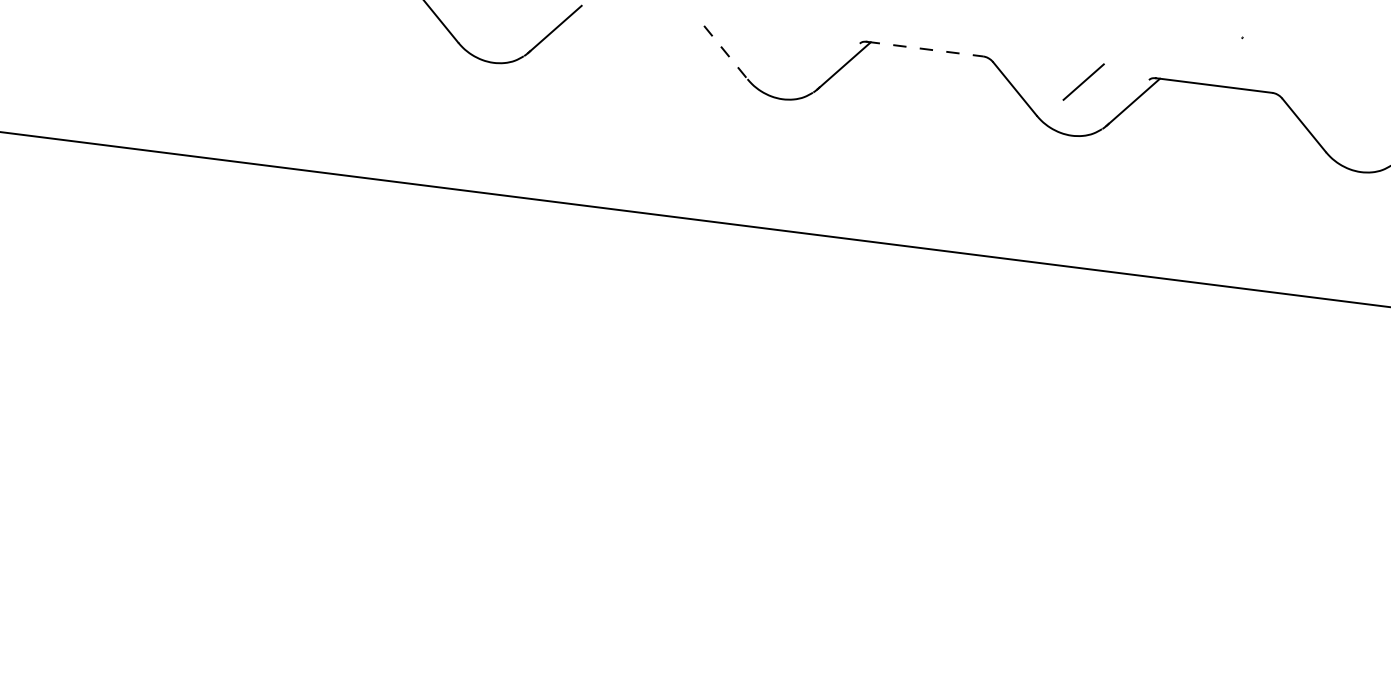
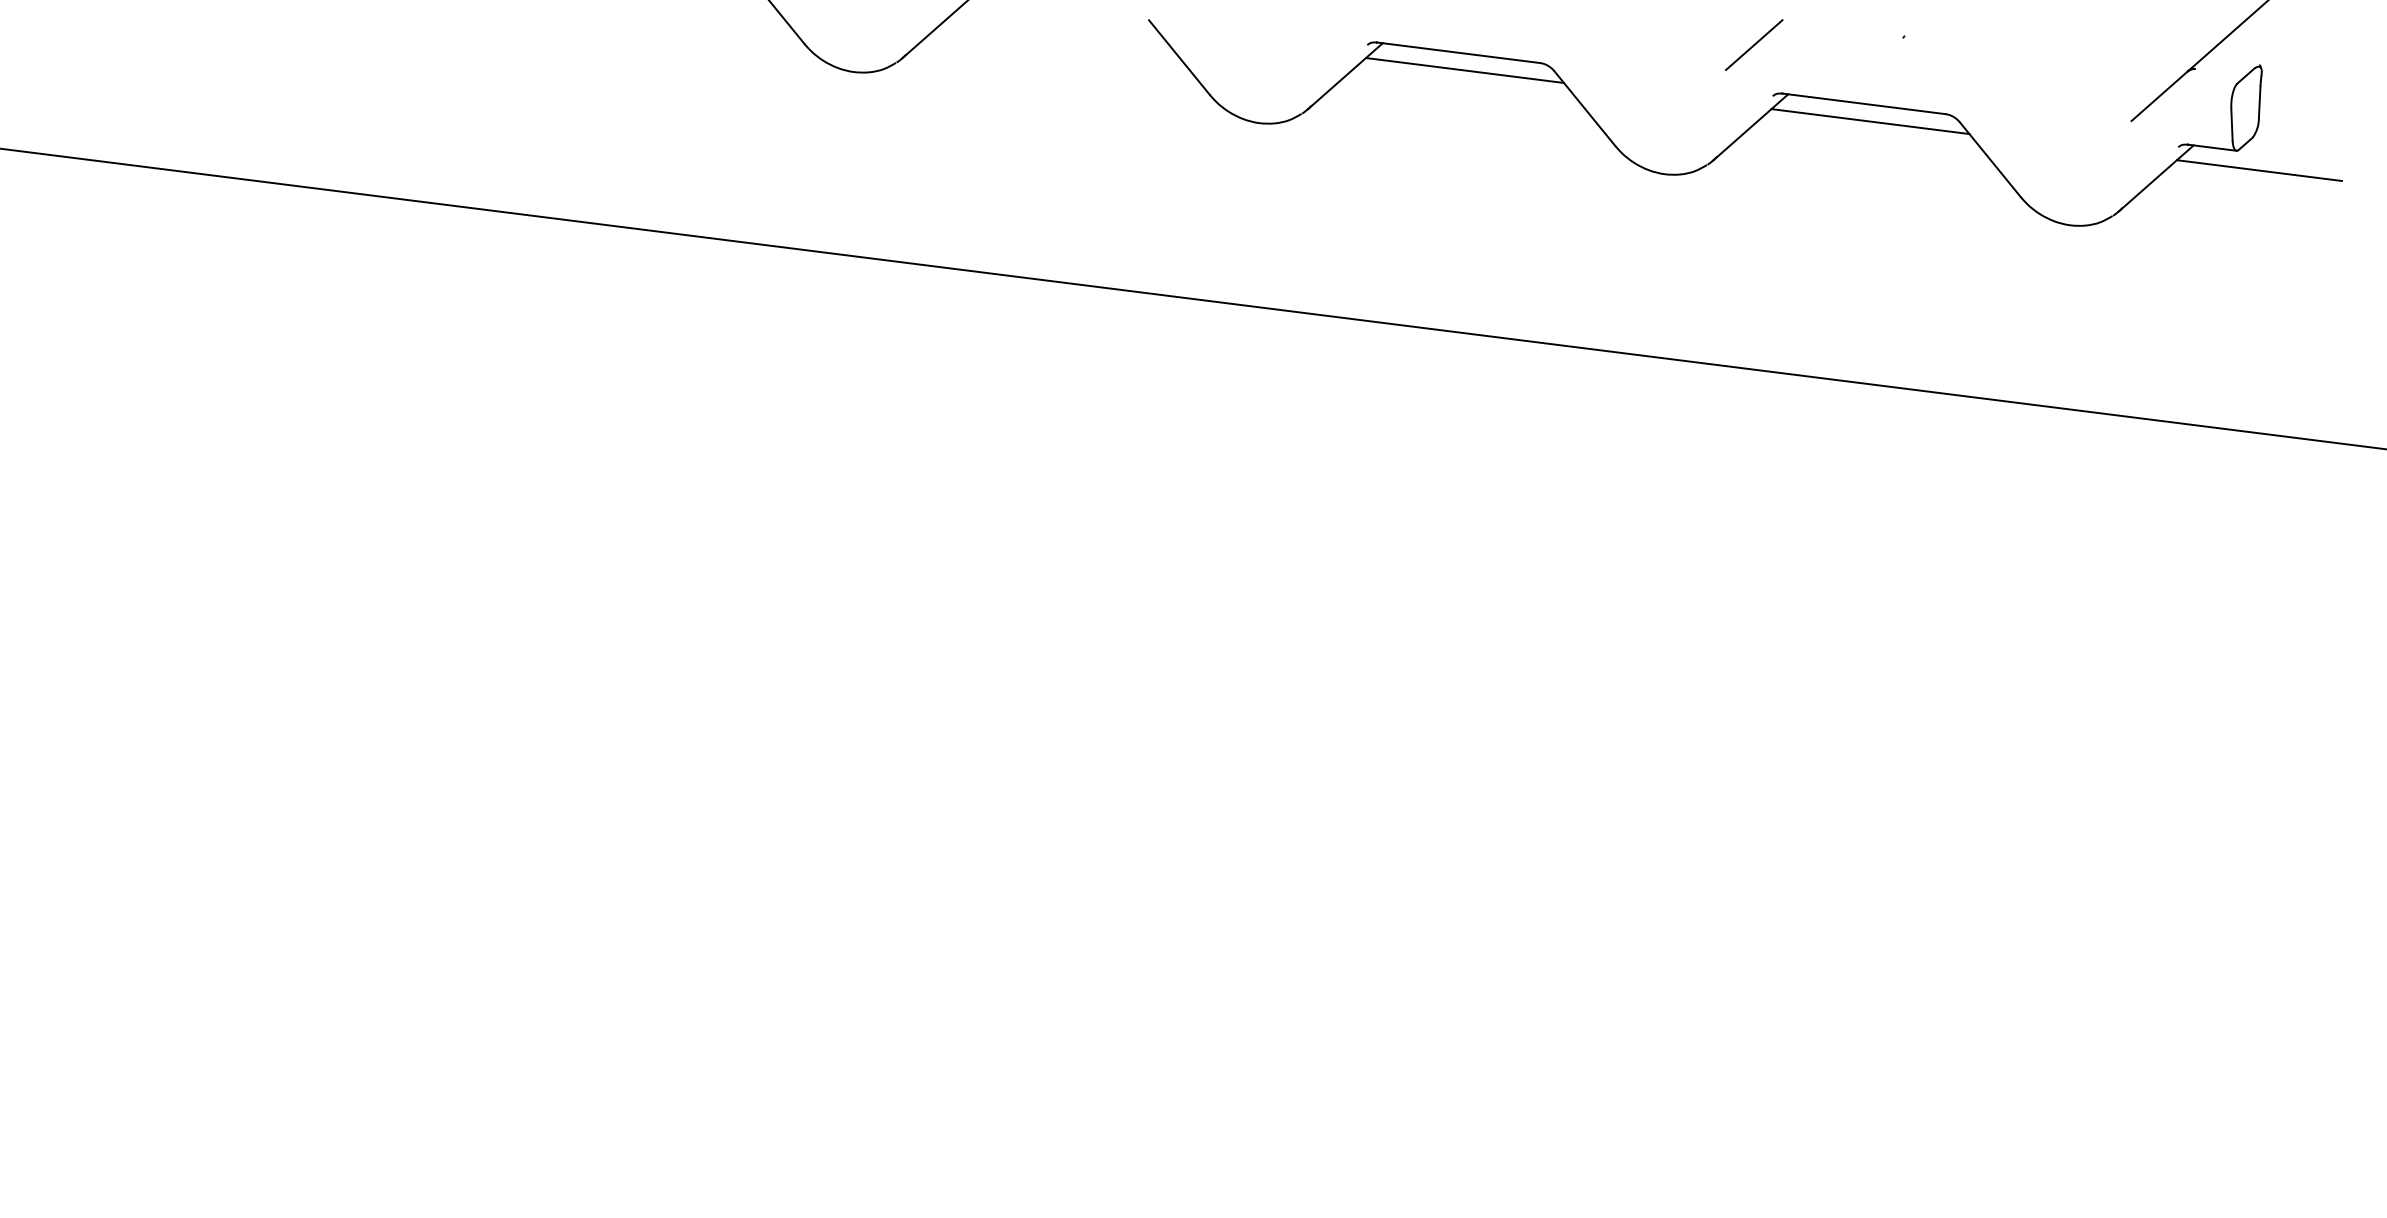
line: (925, 48) -> (1459, 52), dashed -> solid
line: (725, 53) -> (1179, 58), dashed -> solid
line: (929, 61) -> (1464, 70), added
line: (1083, 81) -> (1754, 44), moved
line: (1218, 98) -> (1870, 121), added

